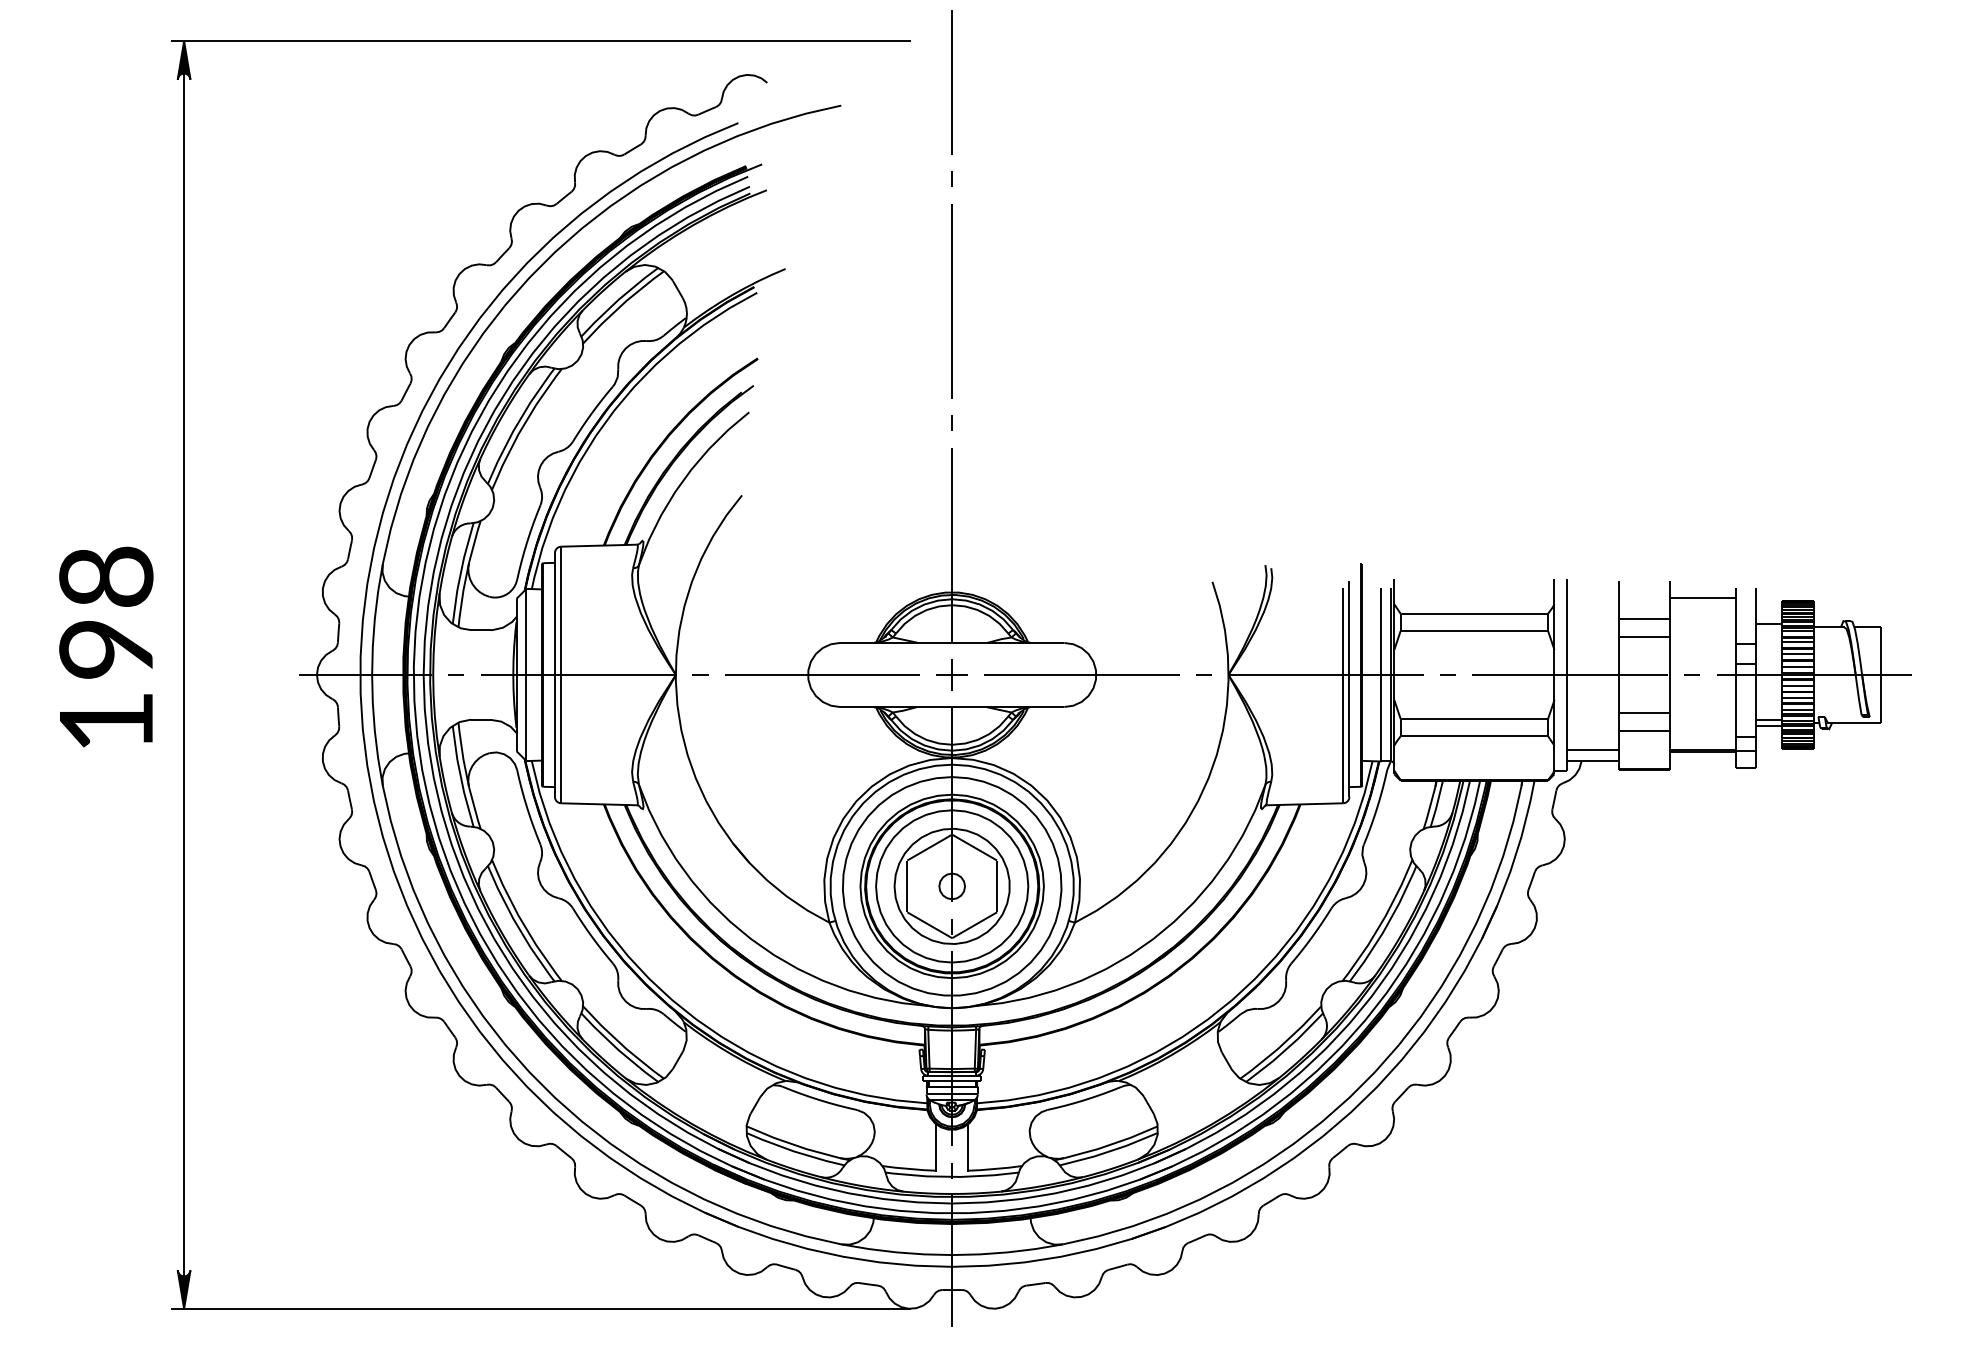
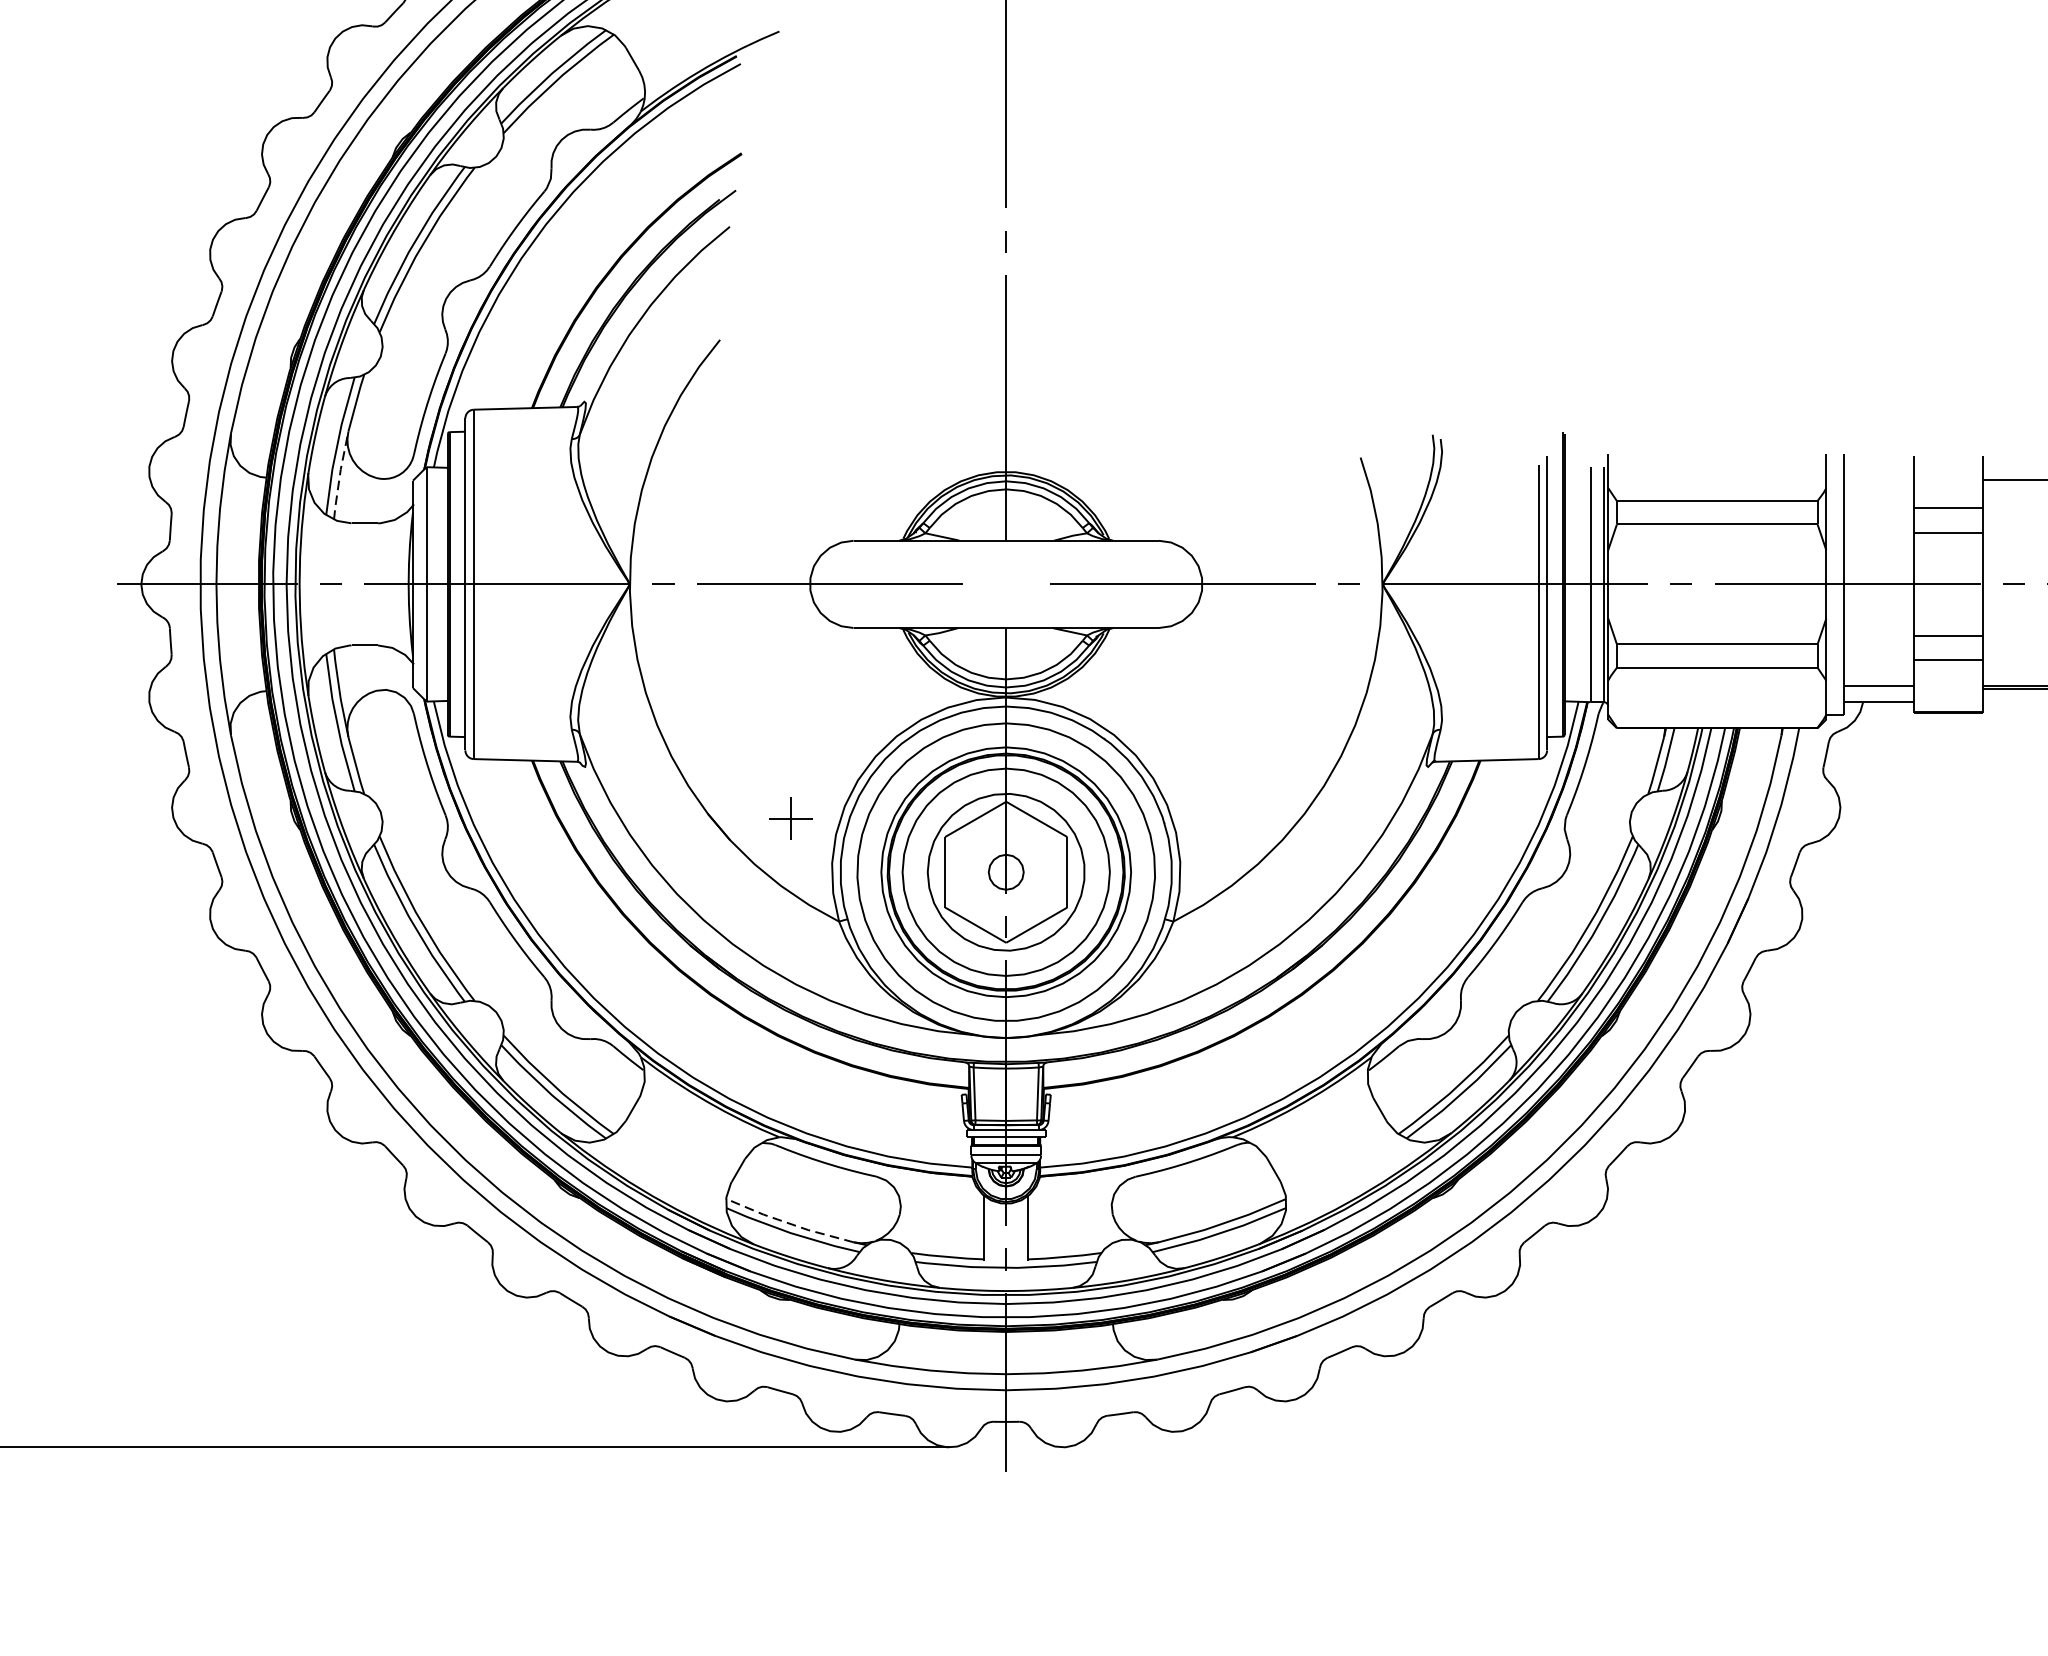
line: (462, 595) -> (339, 476), solid -> dashed
part: (951, 674) -> (790, 817), moved
line: (791, 1144) -> (787, 1223), solid -> dashed

